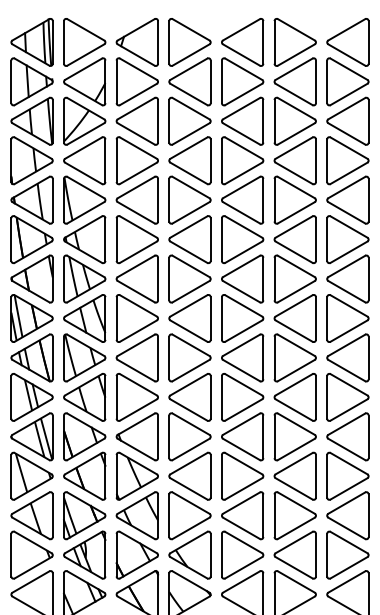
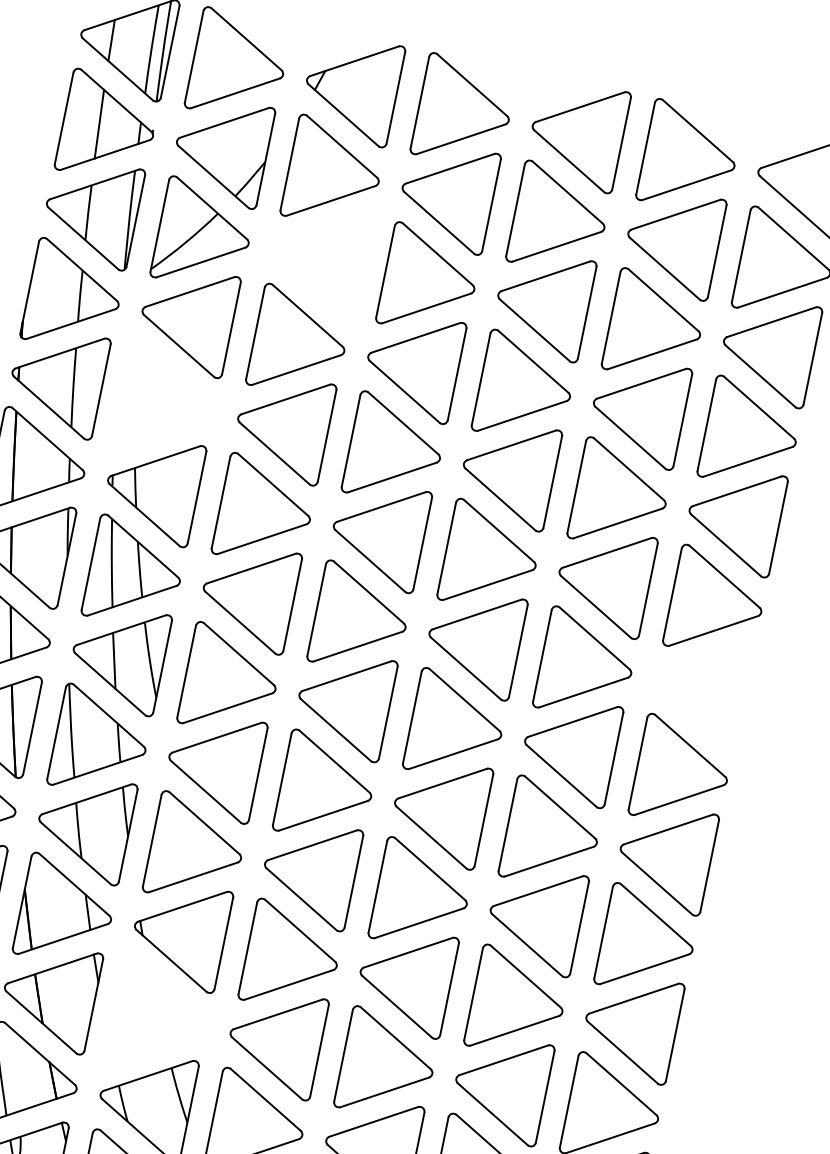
part: (136, 120) -> (315, 255), removed
part: (84, 199) -> (169, 402), removed
part: (347, 278) -> (699, 686), removed
part: (136, 475) -> (160, 1016), removed

